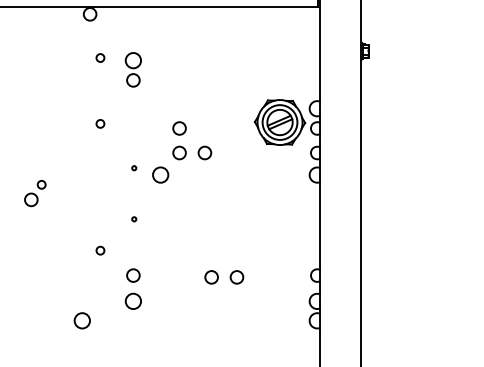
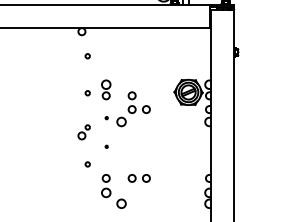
part: (133, 69) -> (106, 89), moved
part: (34, 193) -> (83, 132), moved
part: (222, 277) -> (138, 178), moved
circle: (82, 320) -> (121, 203), moved

